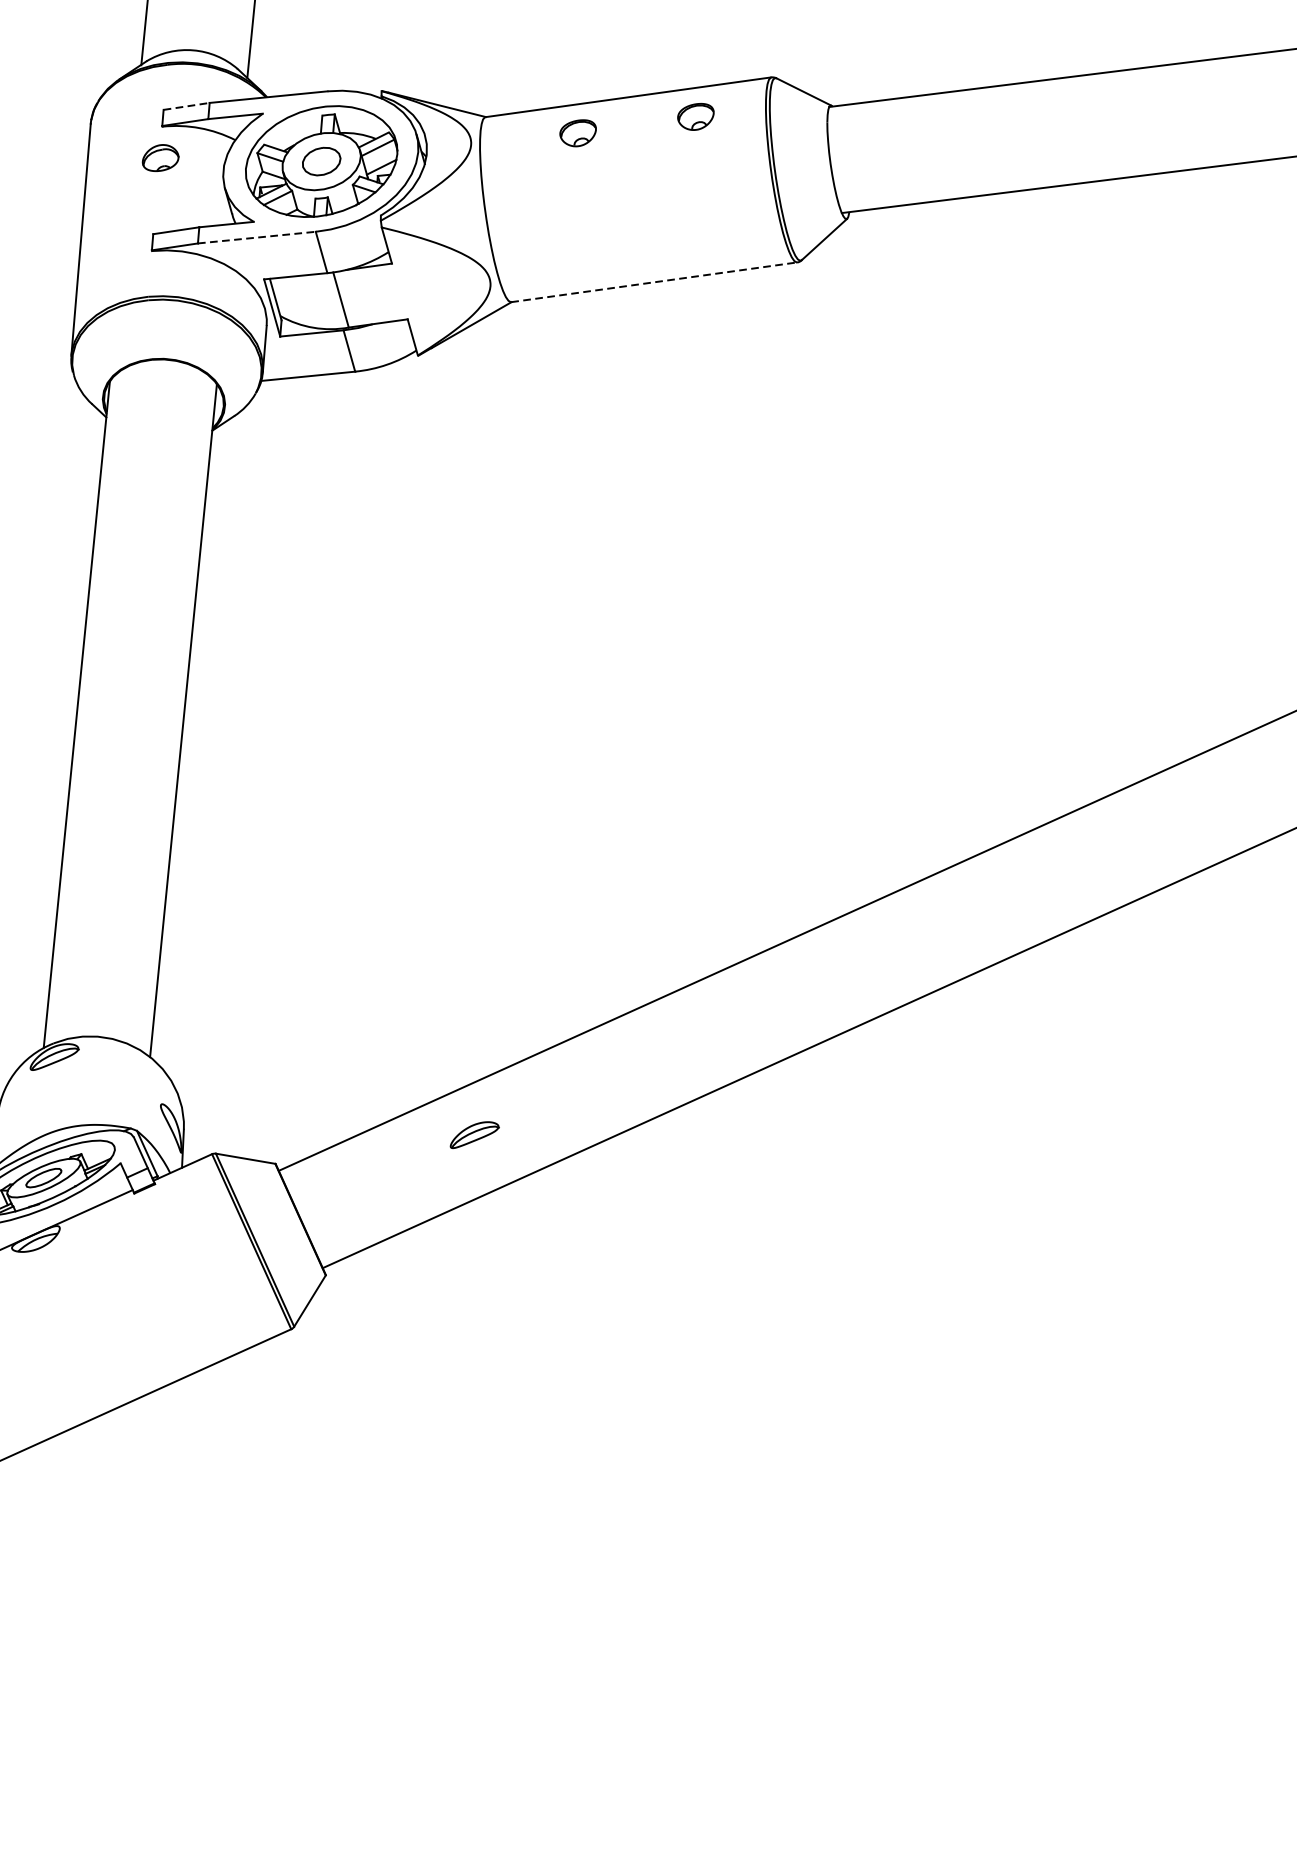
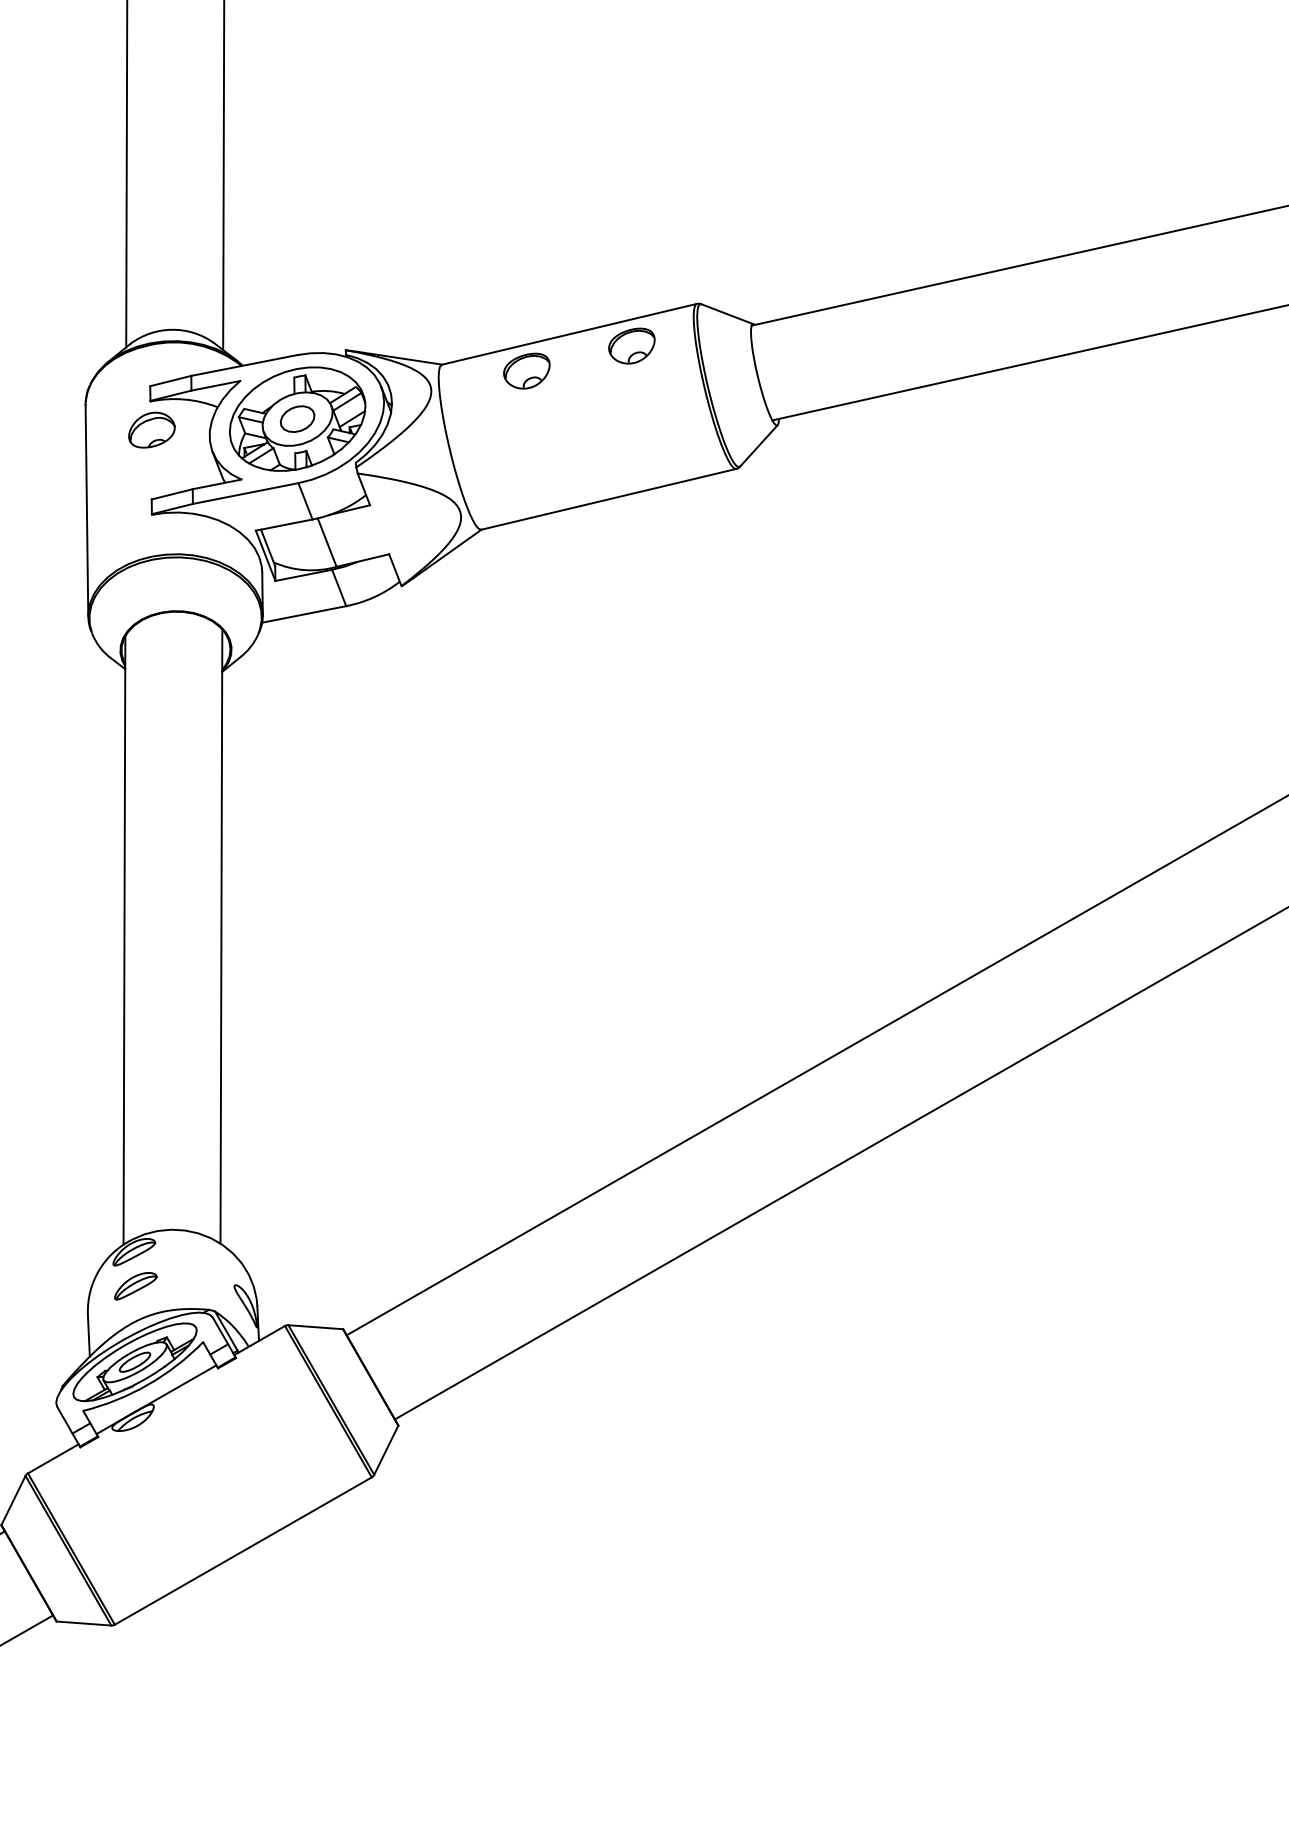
line: (187, 105) -> (171, 380), dashed -> solid
part: (695, 116) -> (631, 345), size x1.43
part: (577, 132) -> (526, 370), size x1.43
part: (160, 157) -> (151, 429), size x1.43
line: (256, 237) -> (245, 493), dashed -> solid
line: (654, 282) -> (609, 499), dashed -> solid
part: (474, 1135) -> (135, 1286), moved

